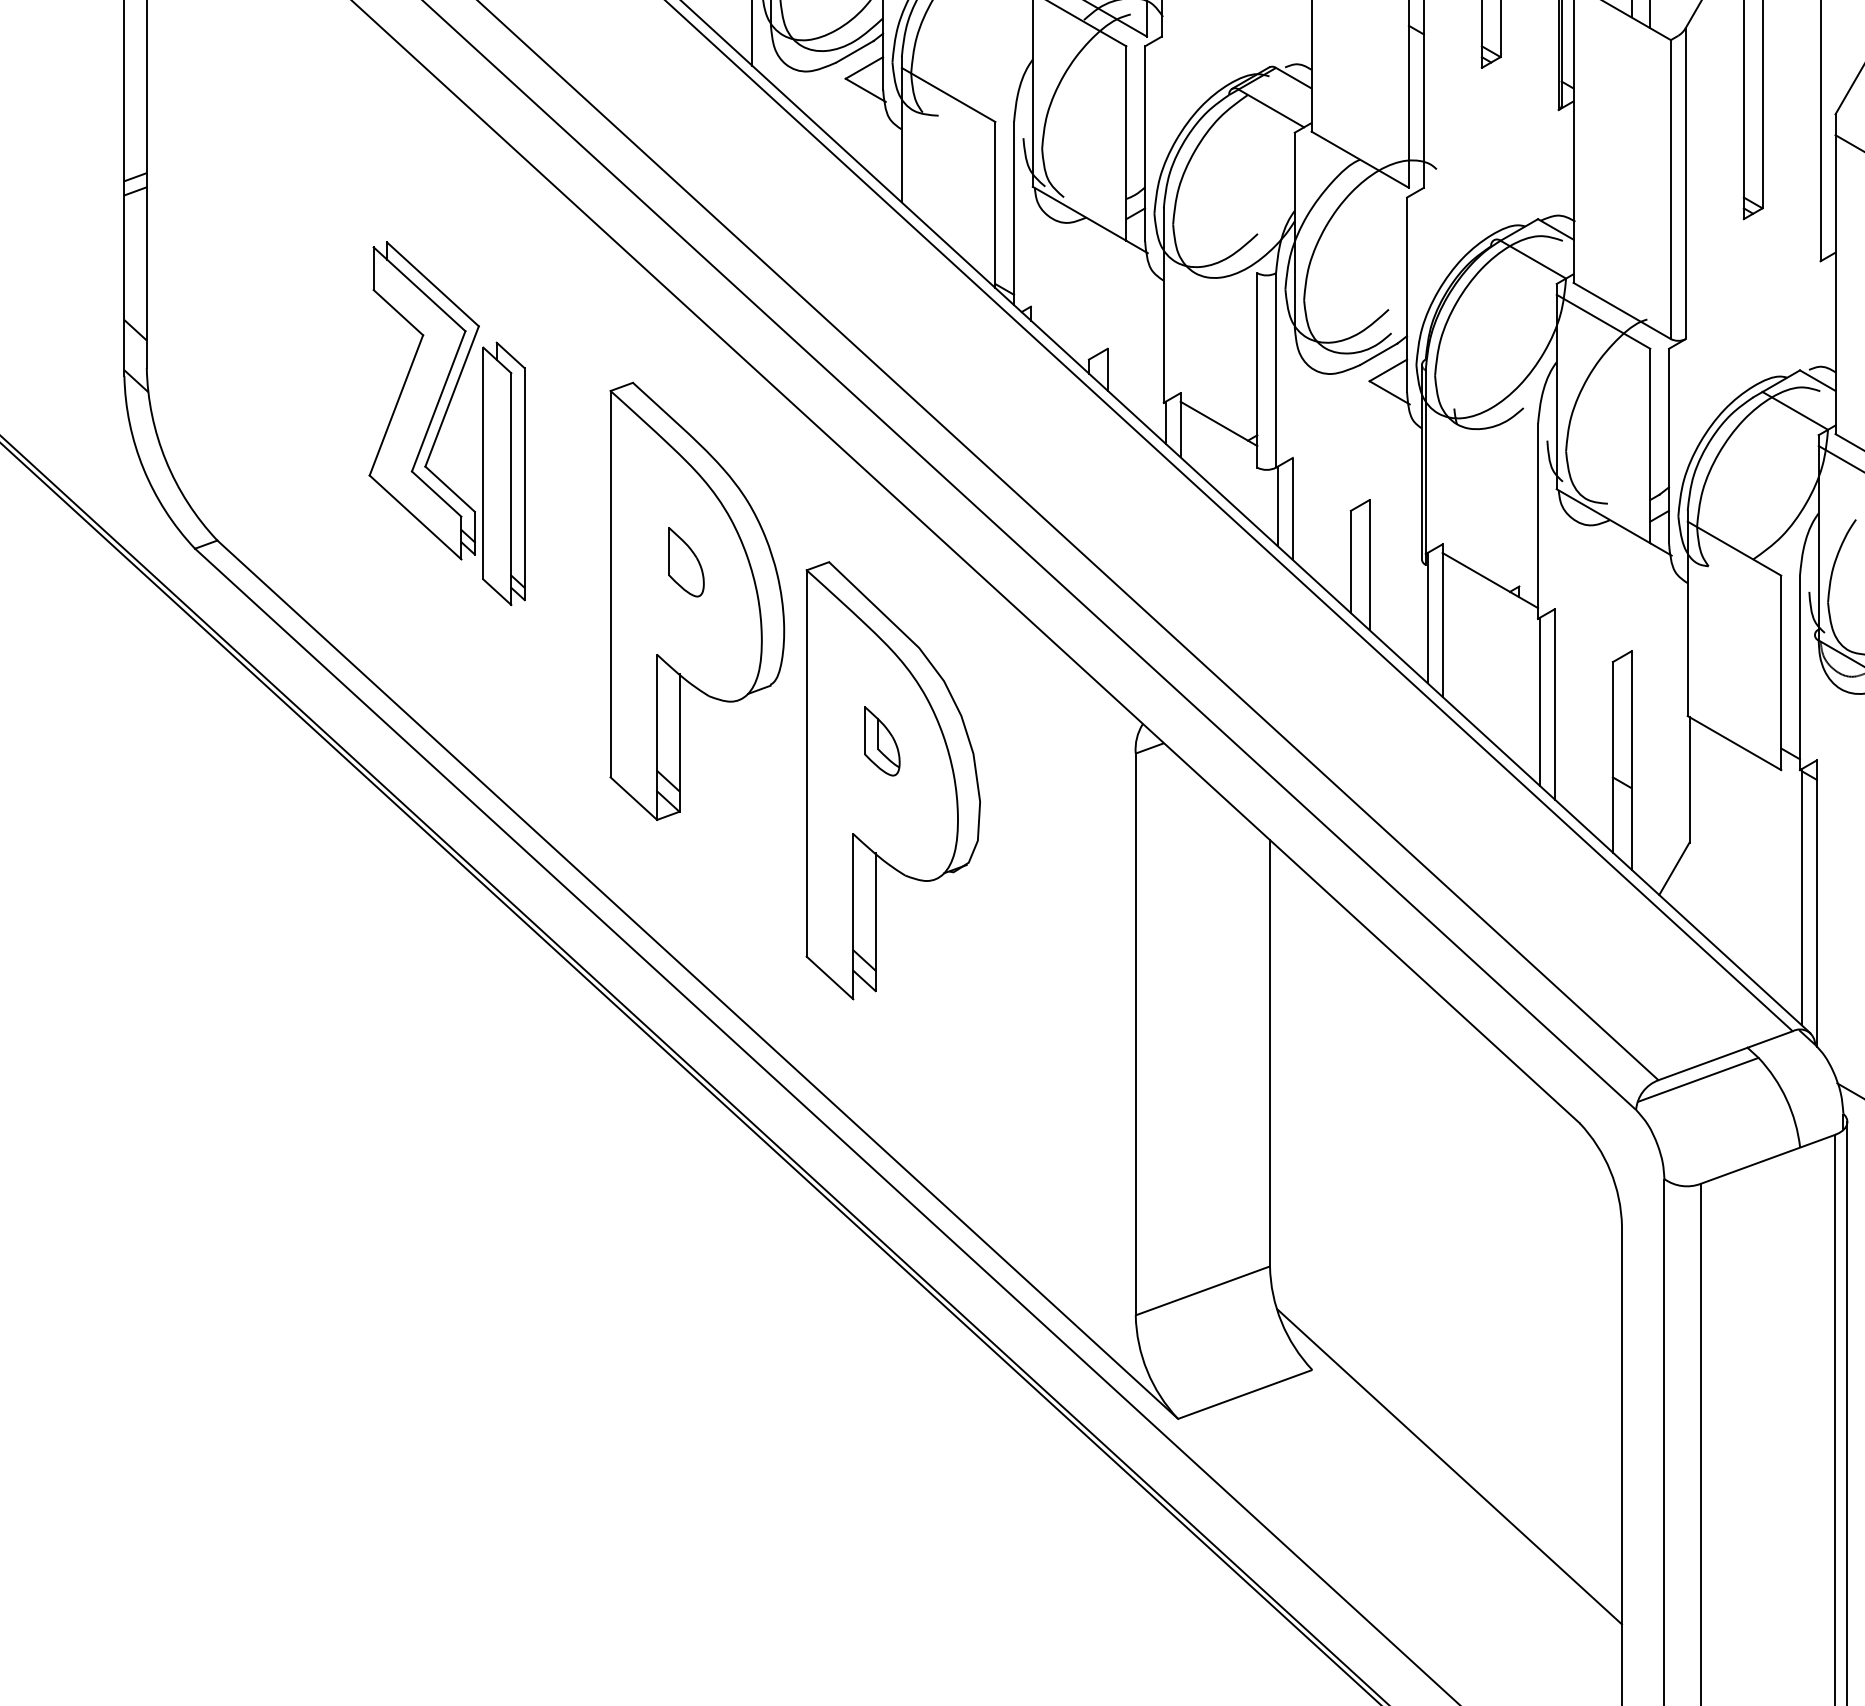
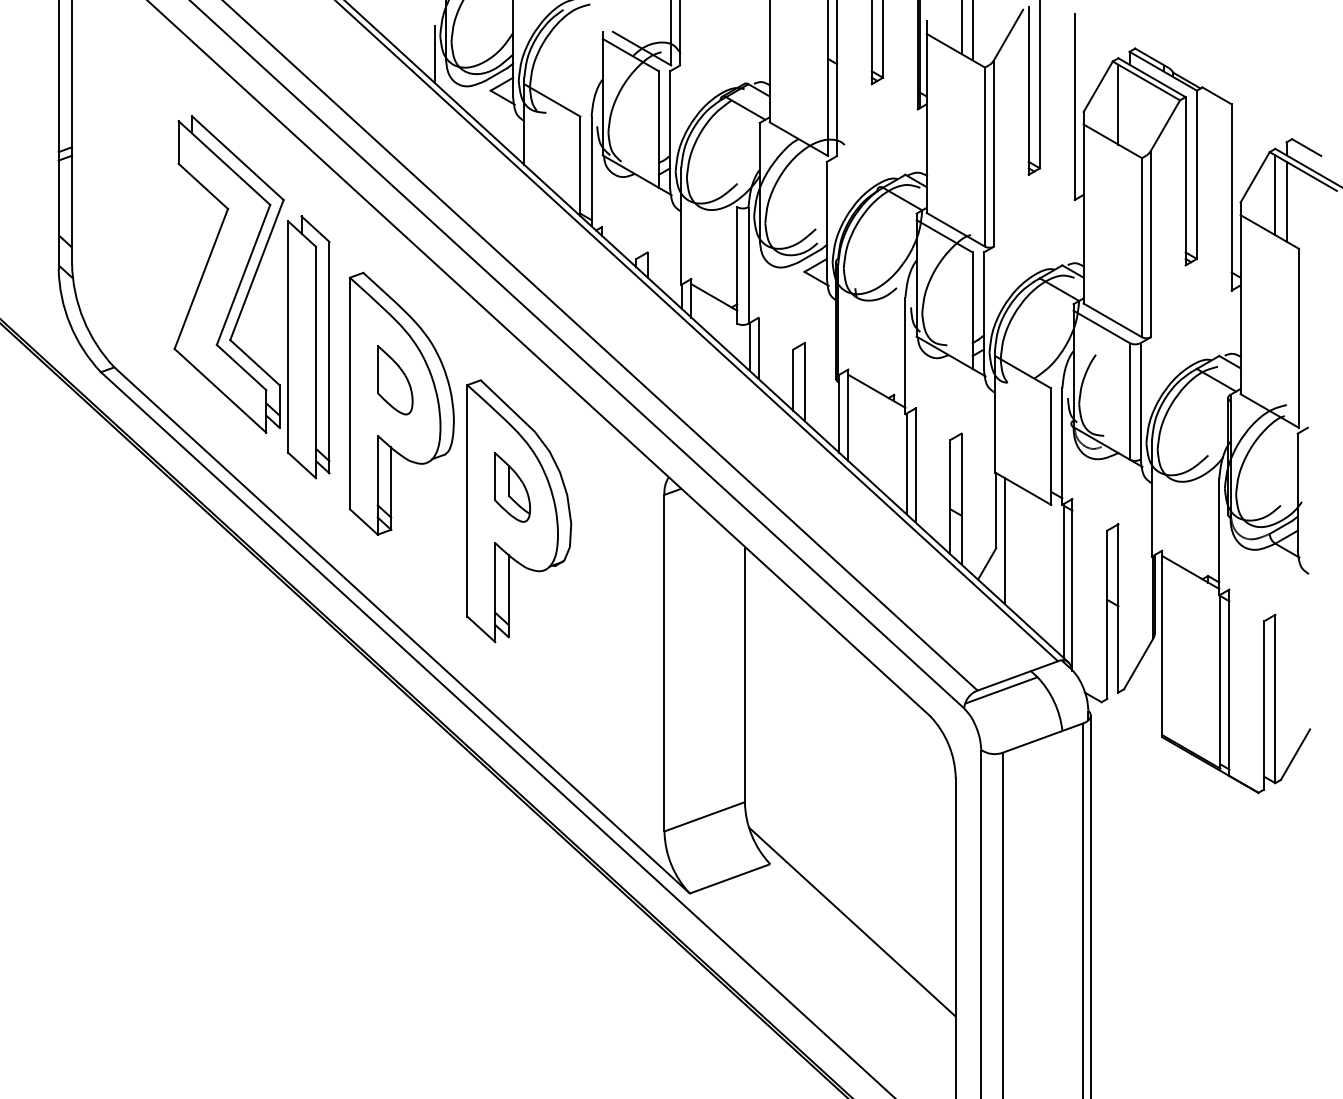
part: (446, 423) -> (251, 297), size x1.67
part: (686, 562) -> (395, 380), size x1.67
part: (882, 741) -> (512, 487), size x1.67
line: (1705, 831) -> (1005, 541), added

